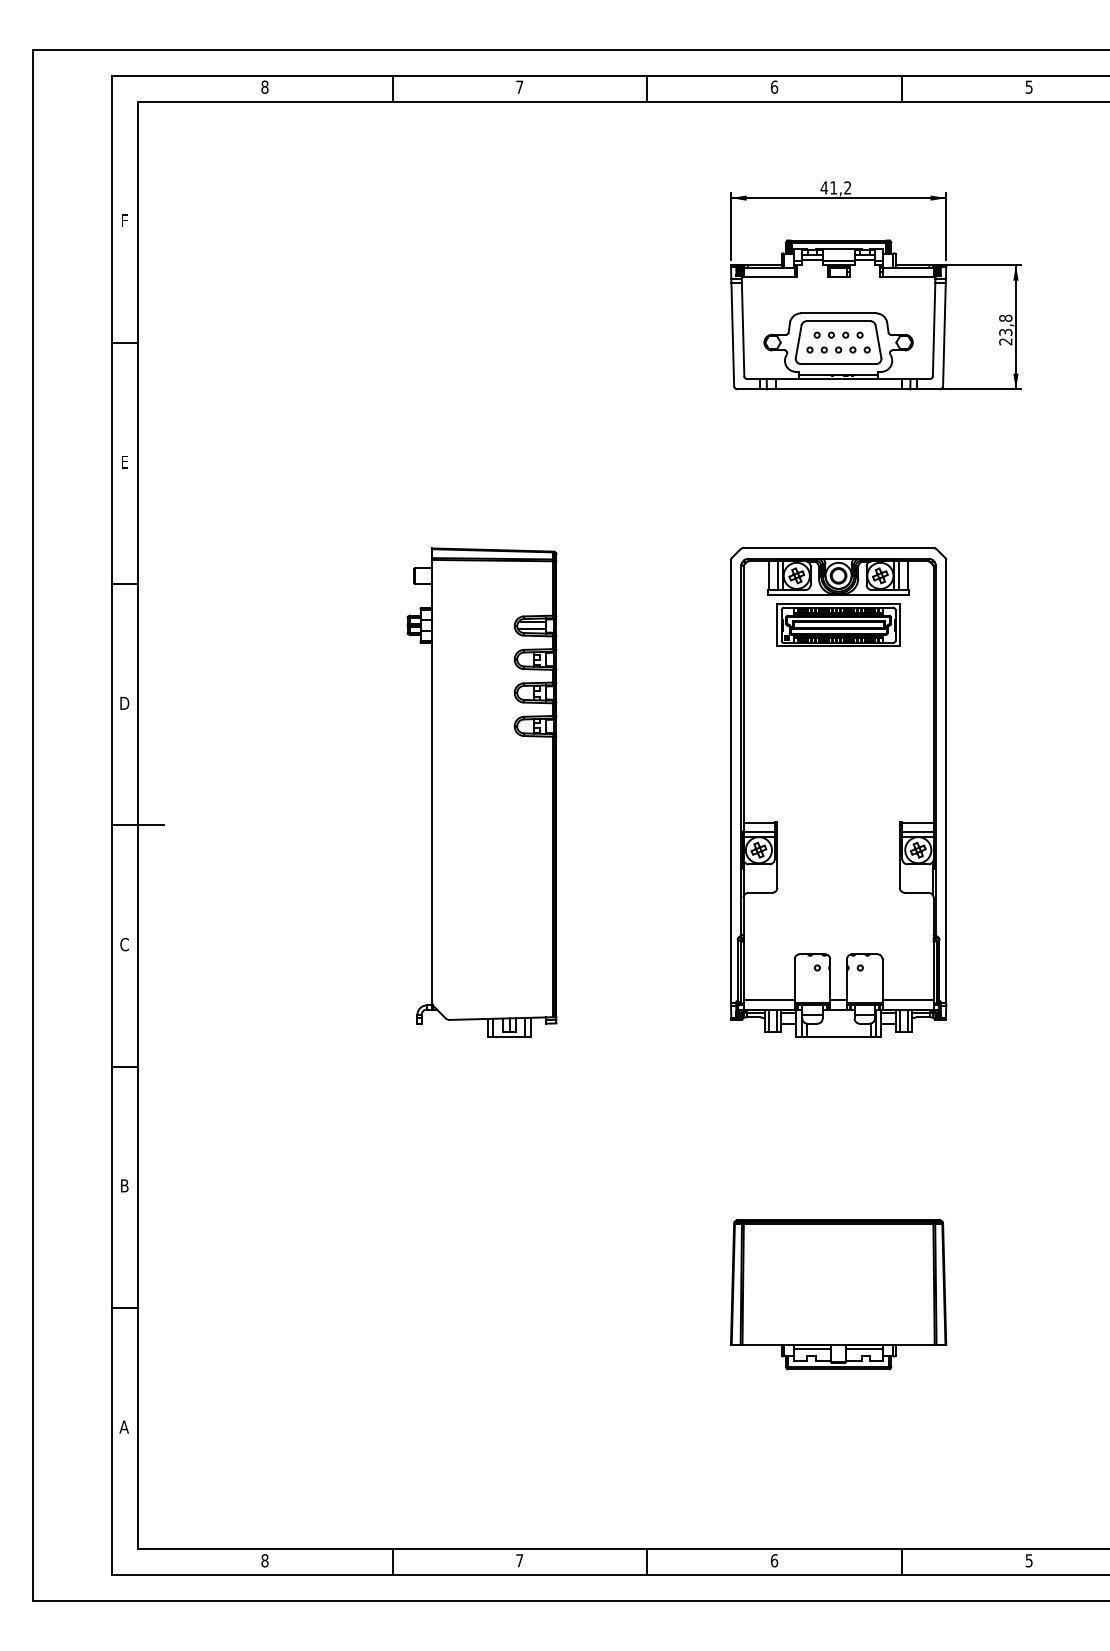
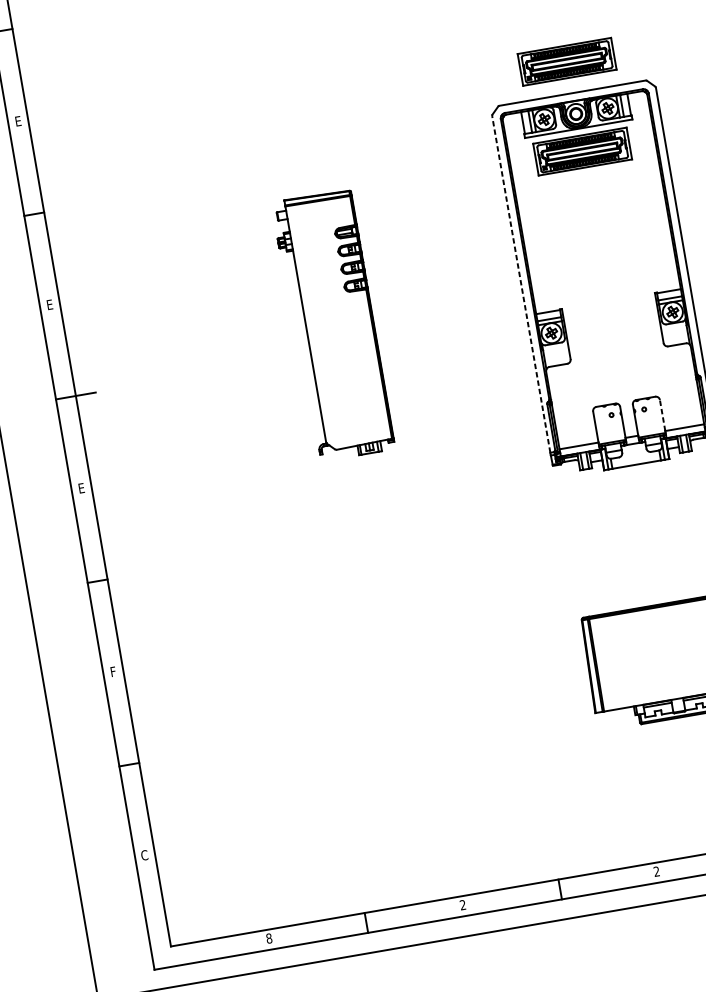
part: (838, 506) -> (566, 61), added
text: (124, 702) -> (49, 304), D -> E
line: (730, 780) -> (520, 283), solid -> dashed
part: (481, 792) -> (332, 325), size x0.7
text: (124, 944) -> (81, 488), C -> E
line: (882, 979) -> (662, 415), solid -> dashed
text: (124, 1185) -> (113, 671), B -> F
text: (123, 1426) -> (143, 855), A -> C
text: (519, 1560) -> (462, 904), 7 -> 2
text: (774, 1560) -> (656, 871), 6 -> 2

